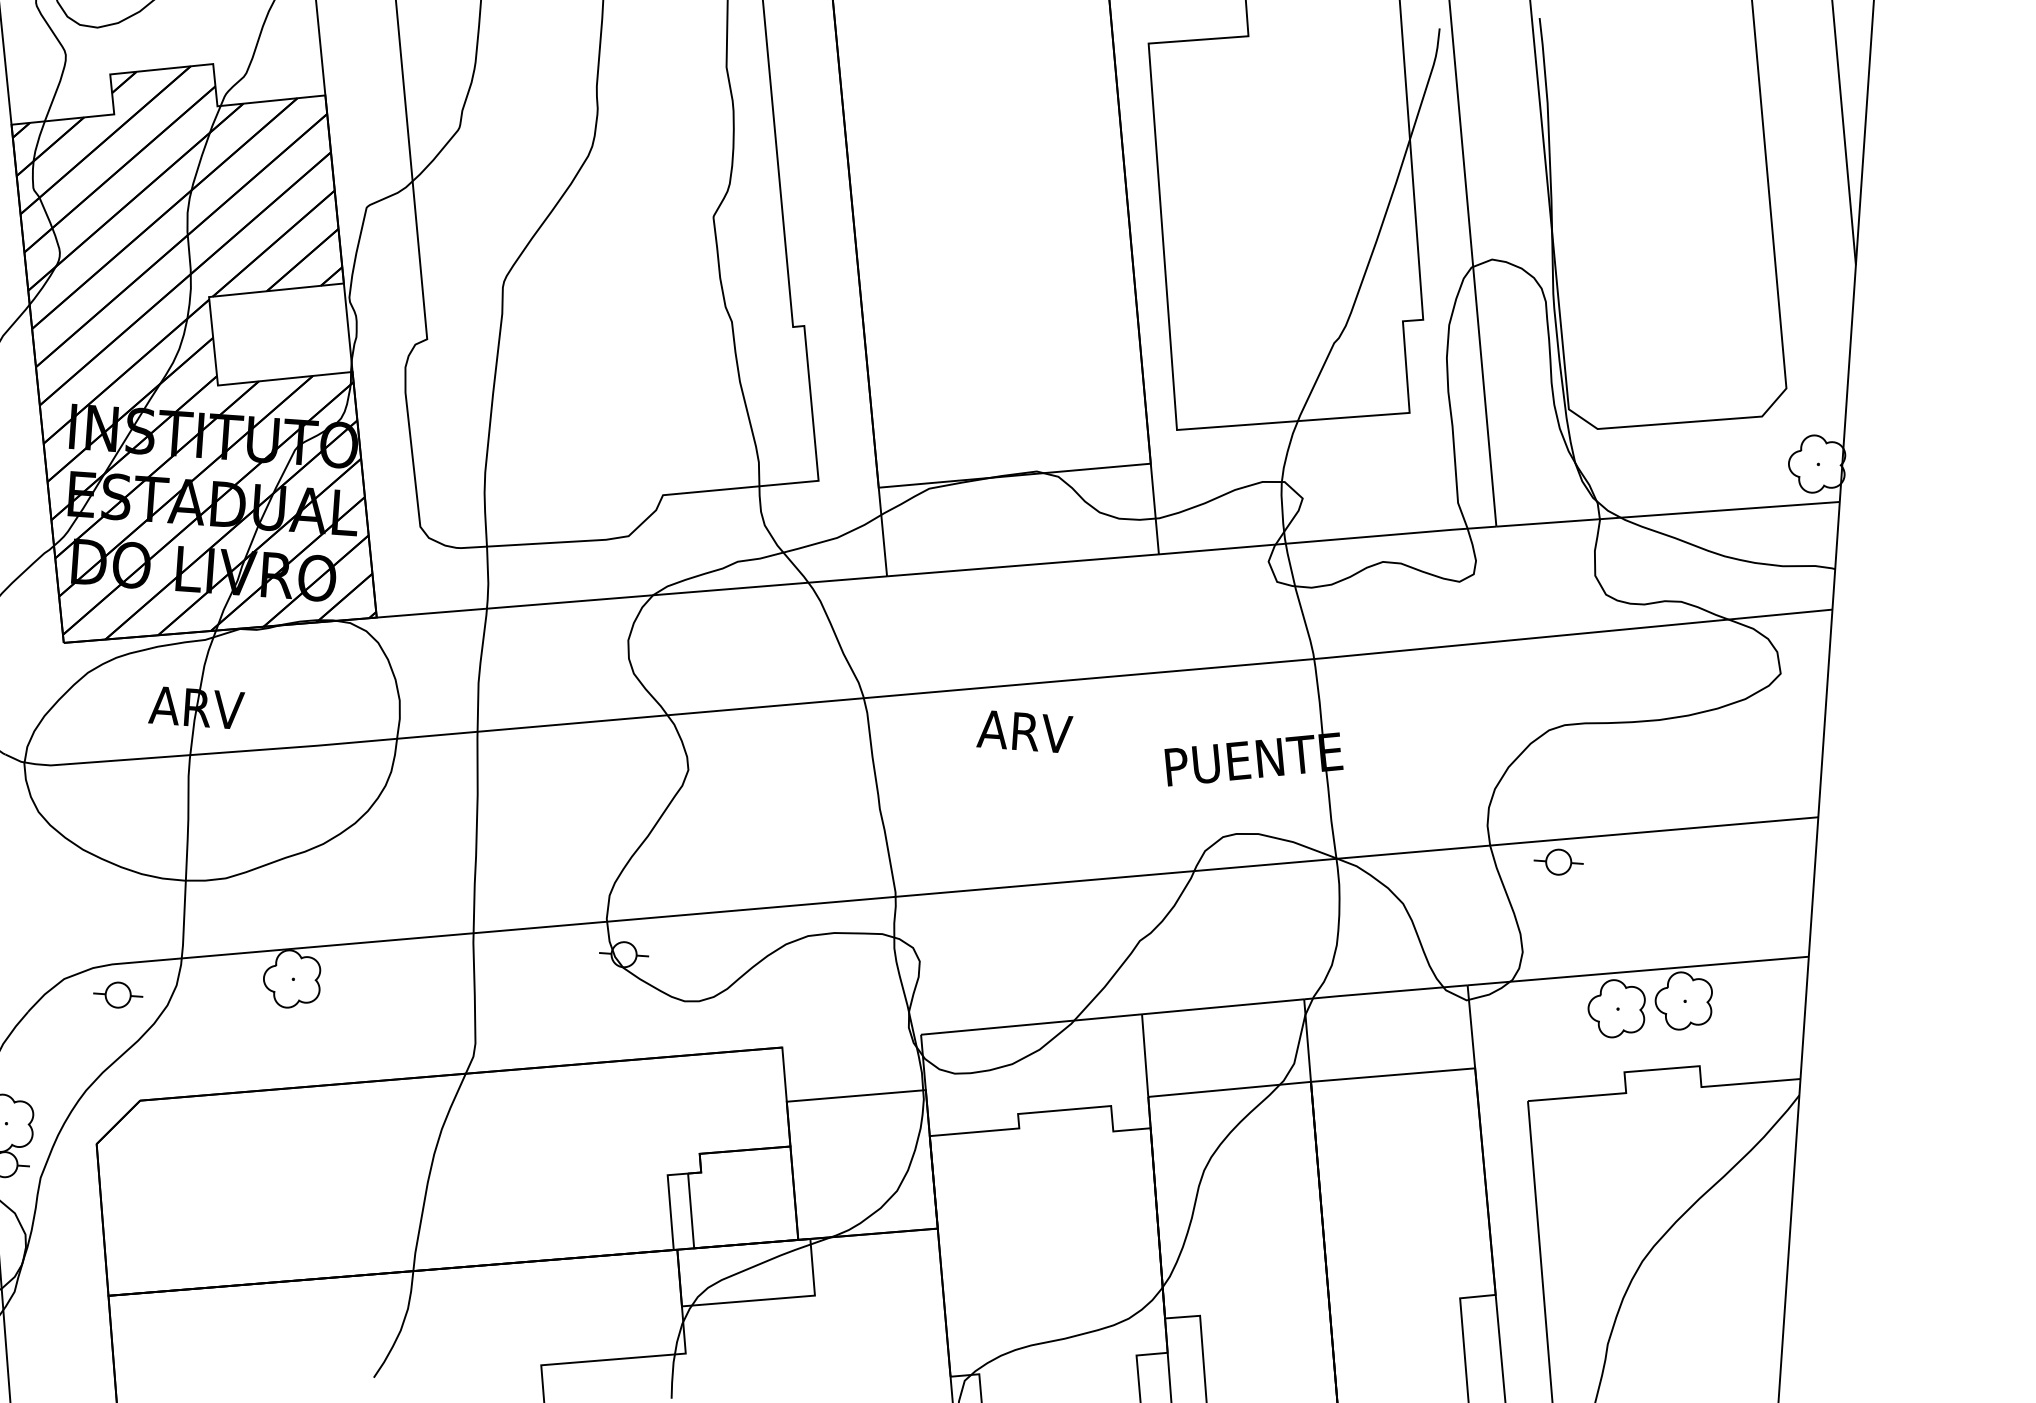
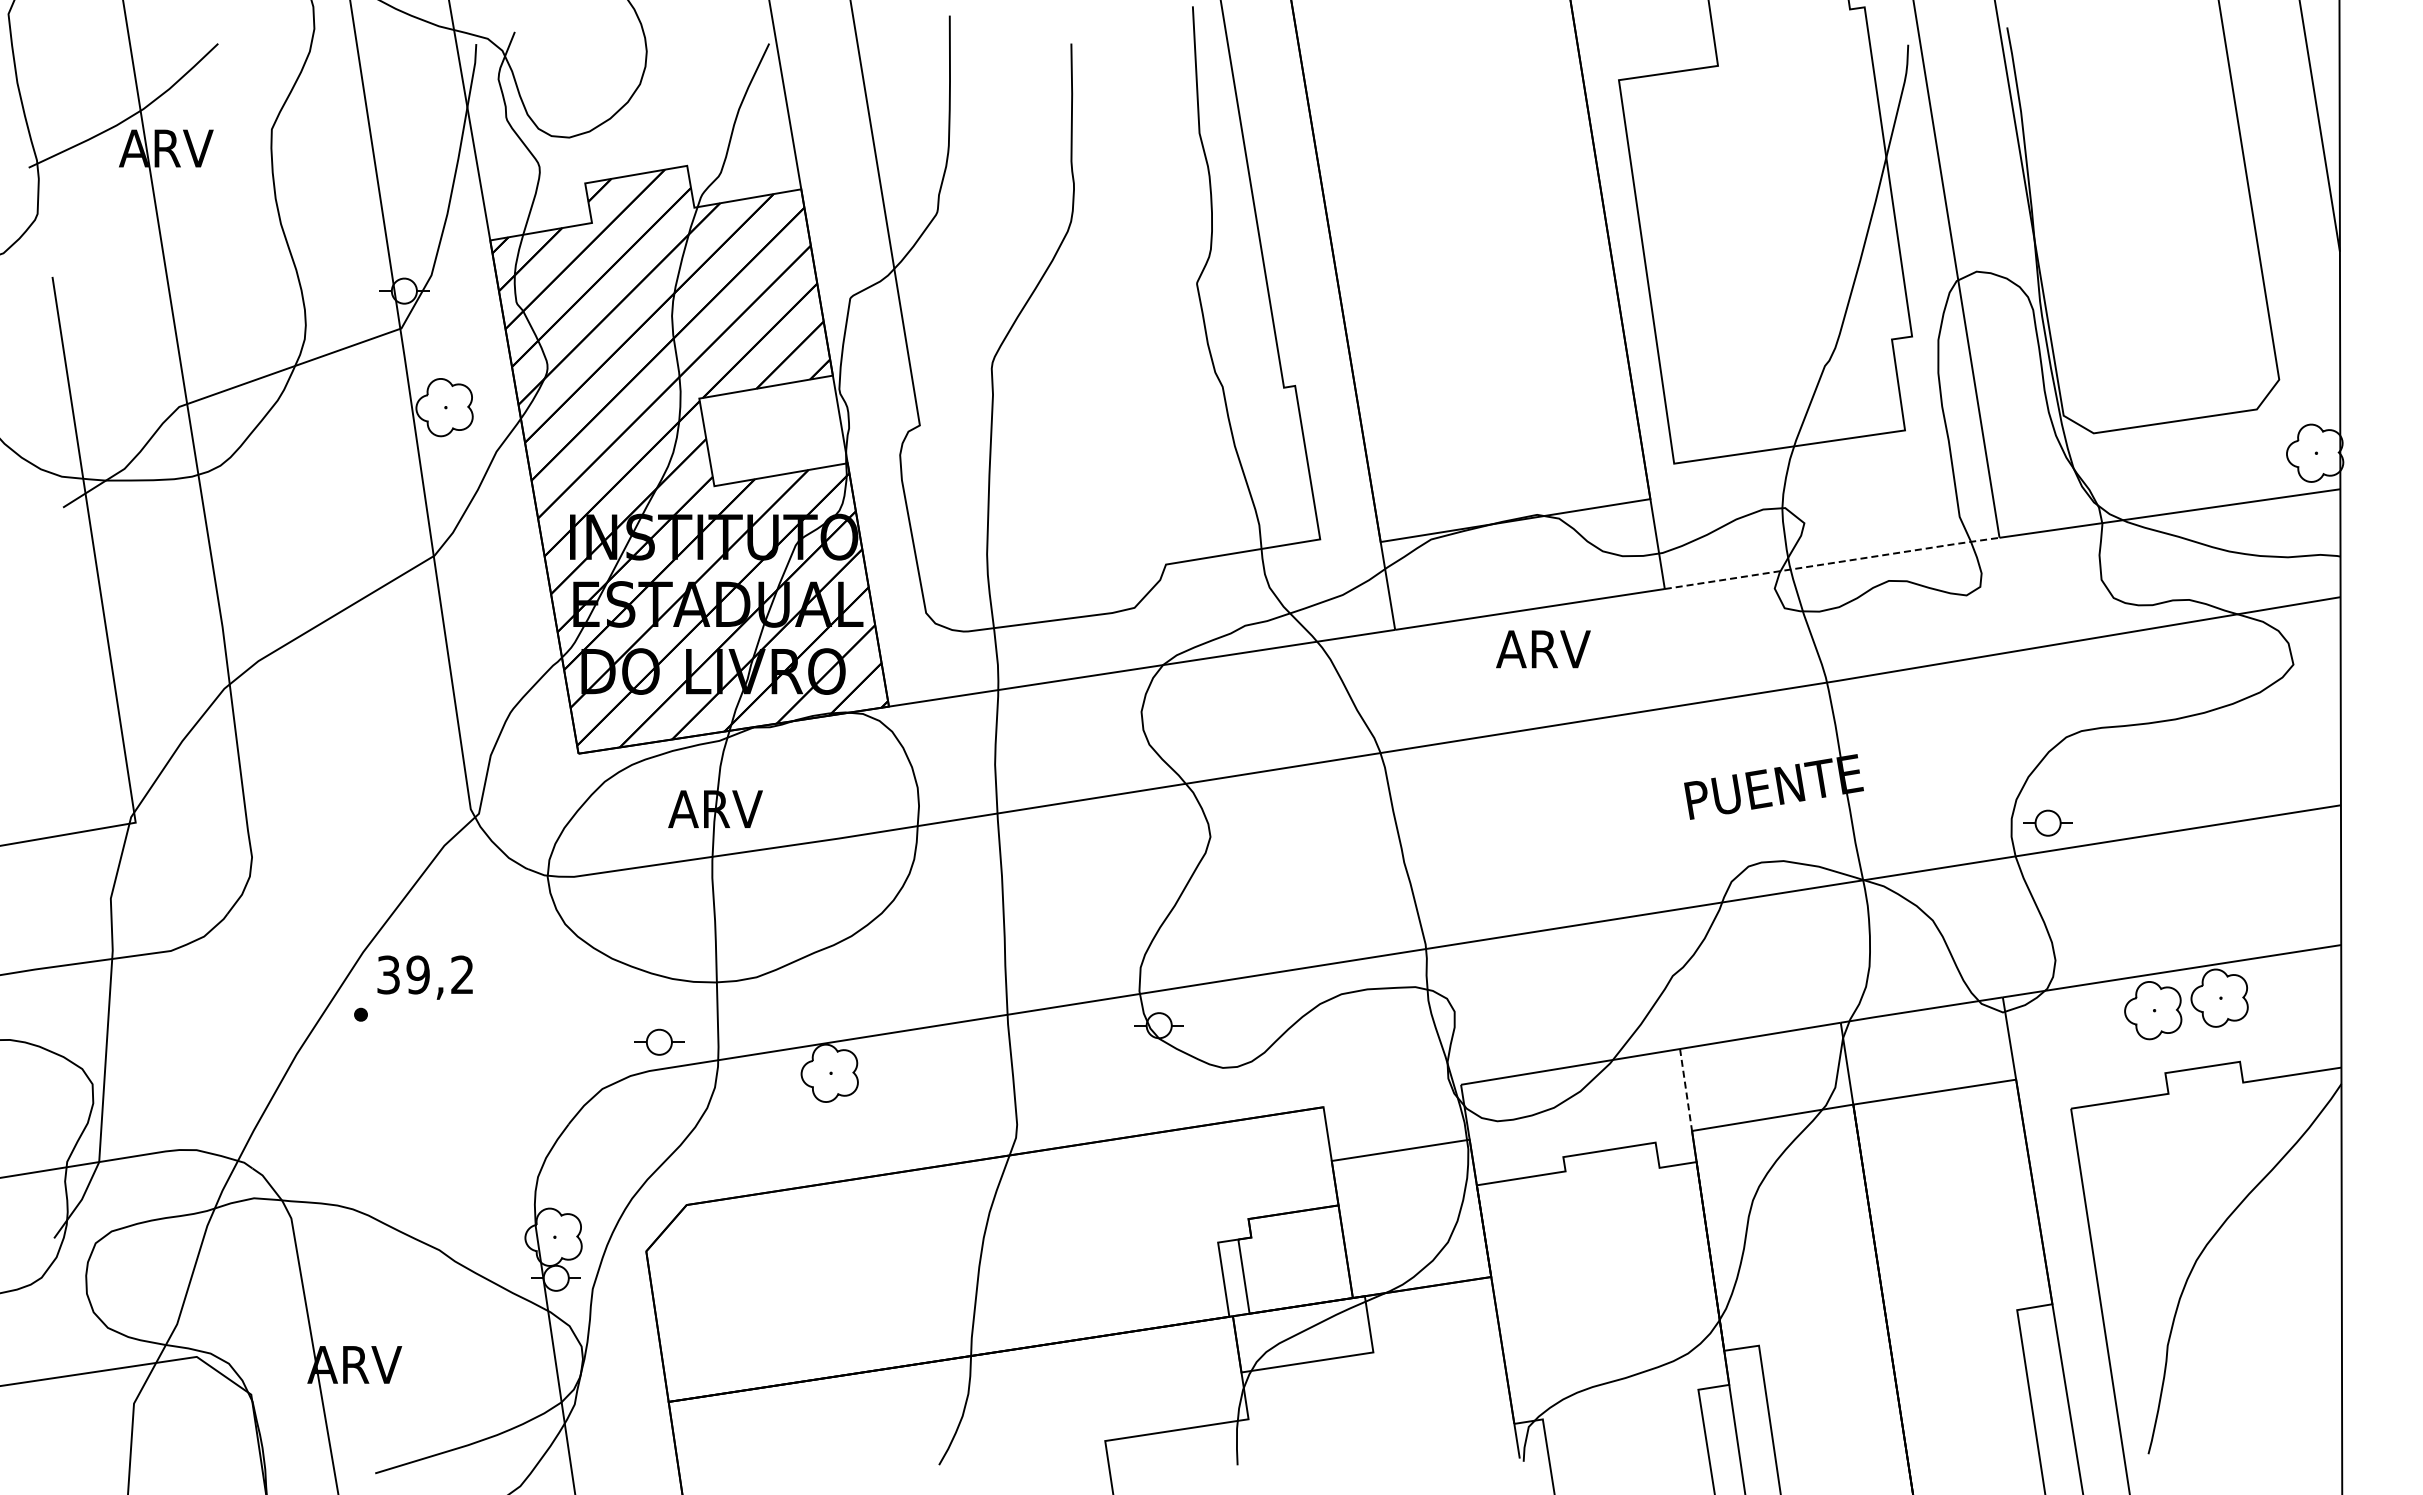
line: (1329, 539) -> (1833, 562), solid -> dashed
text: (1024, 731) -> (1543, 649), moved
part: (1558, 861) -> (2047, 822), moved
part: (118, 994) -> (659, 1041), moved
line: (1145, 1056) -> (1686, 1090), solid -> dashed

